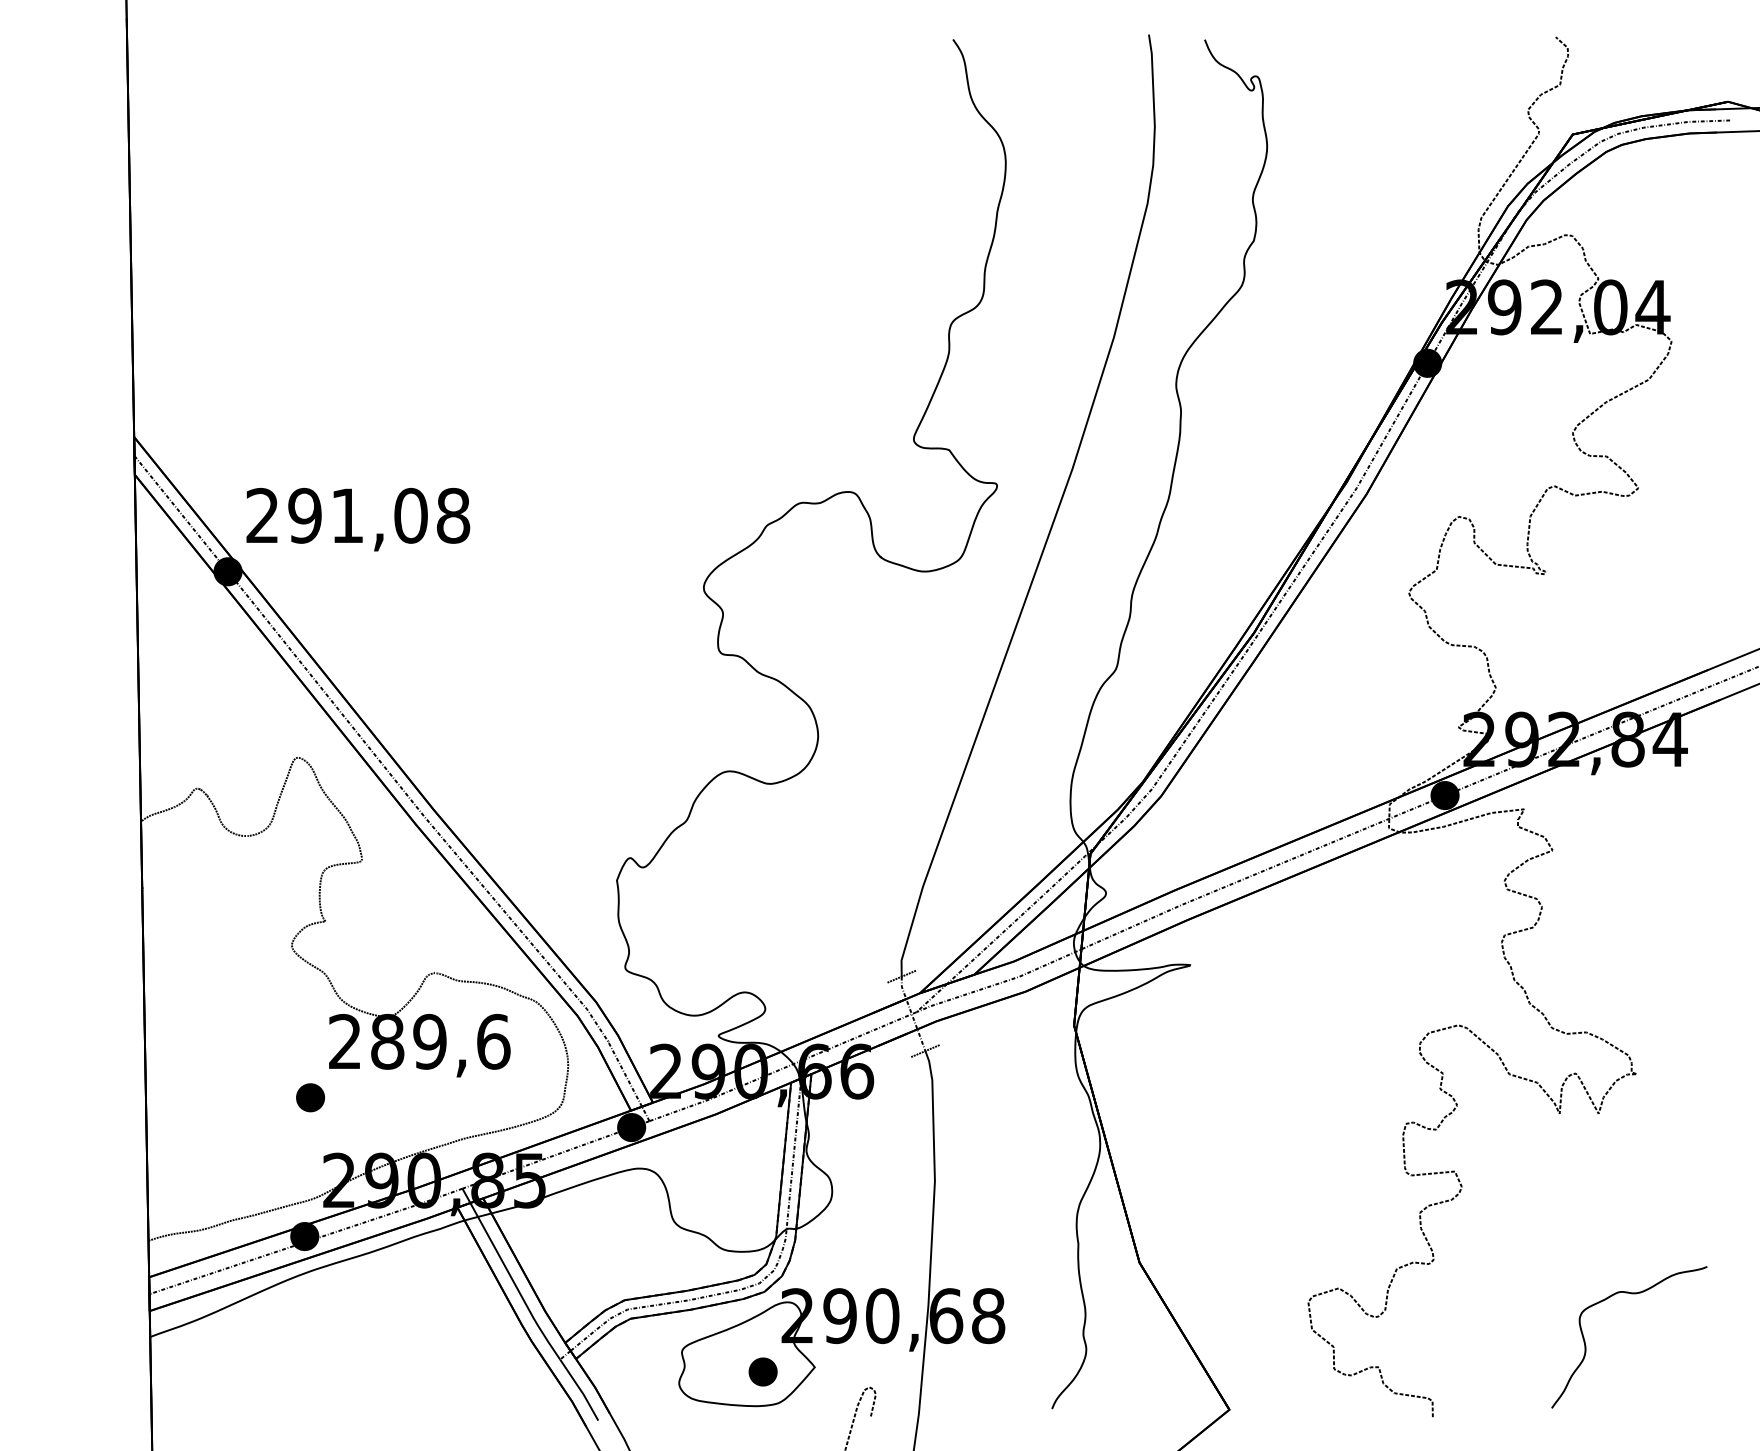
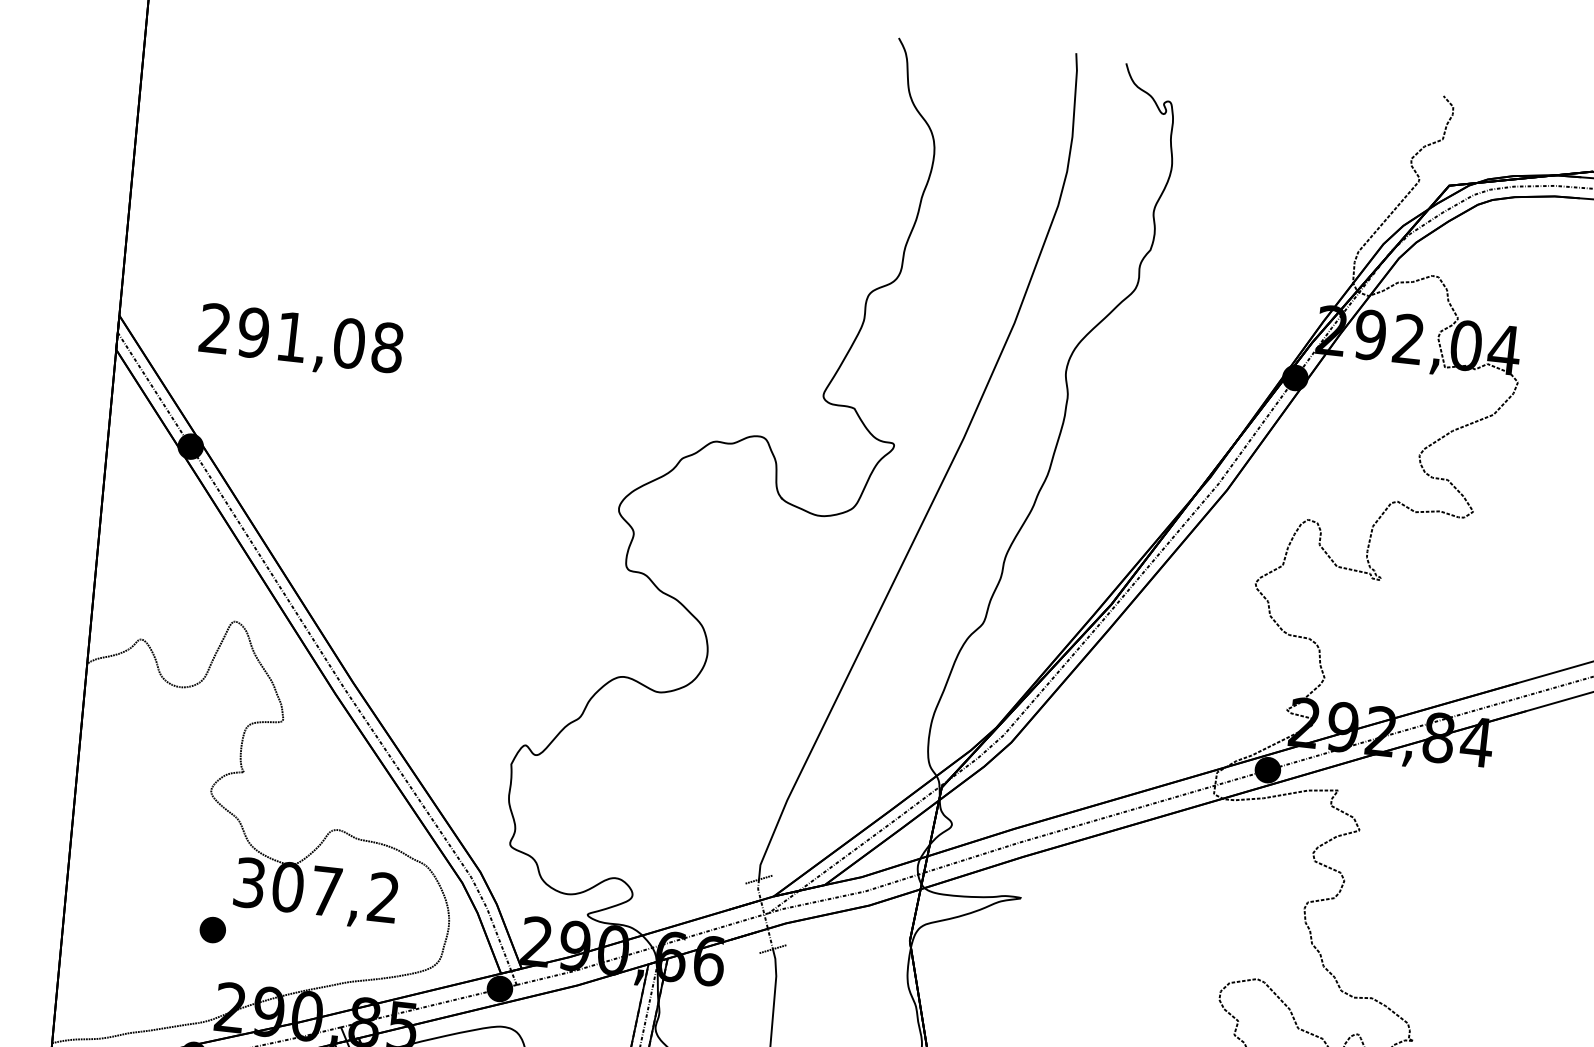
text: (358, 519) -> (301, 341), moved
text: (419, 1041) -> (316, 890), 289,6 -> 307,2

